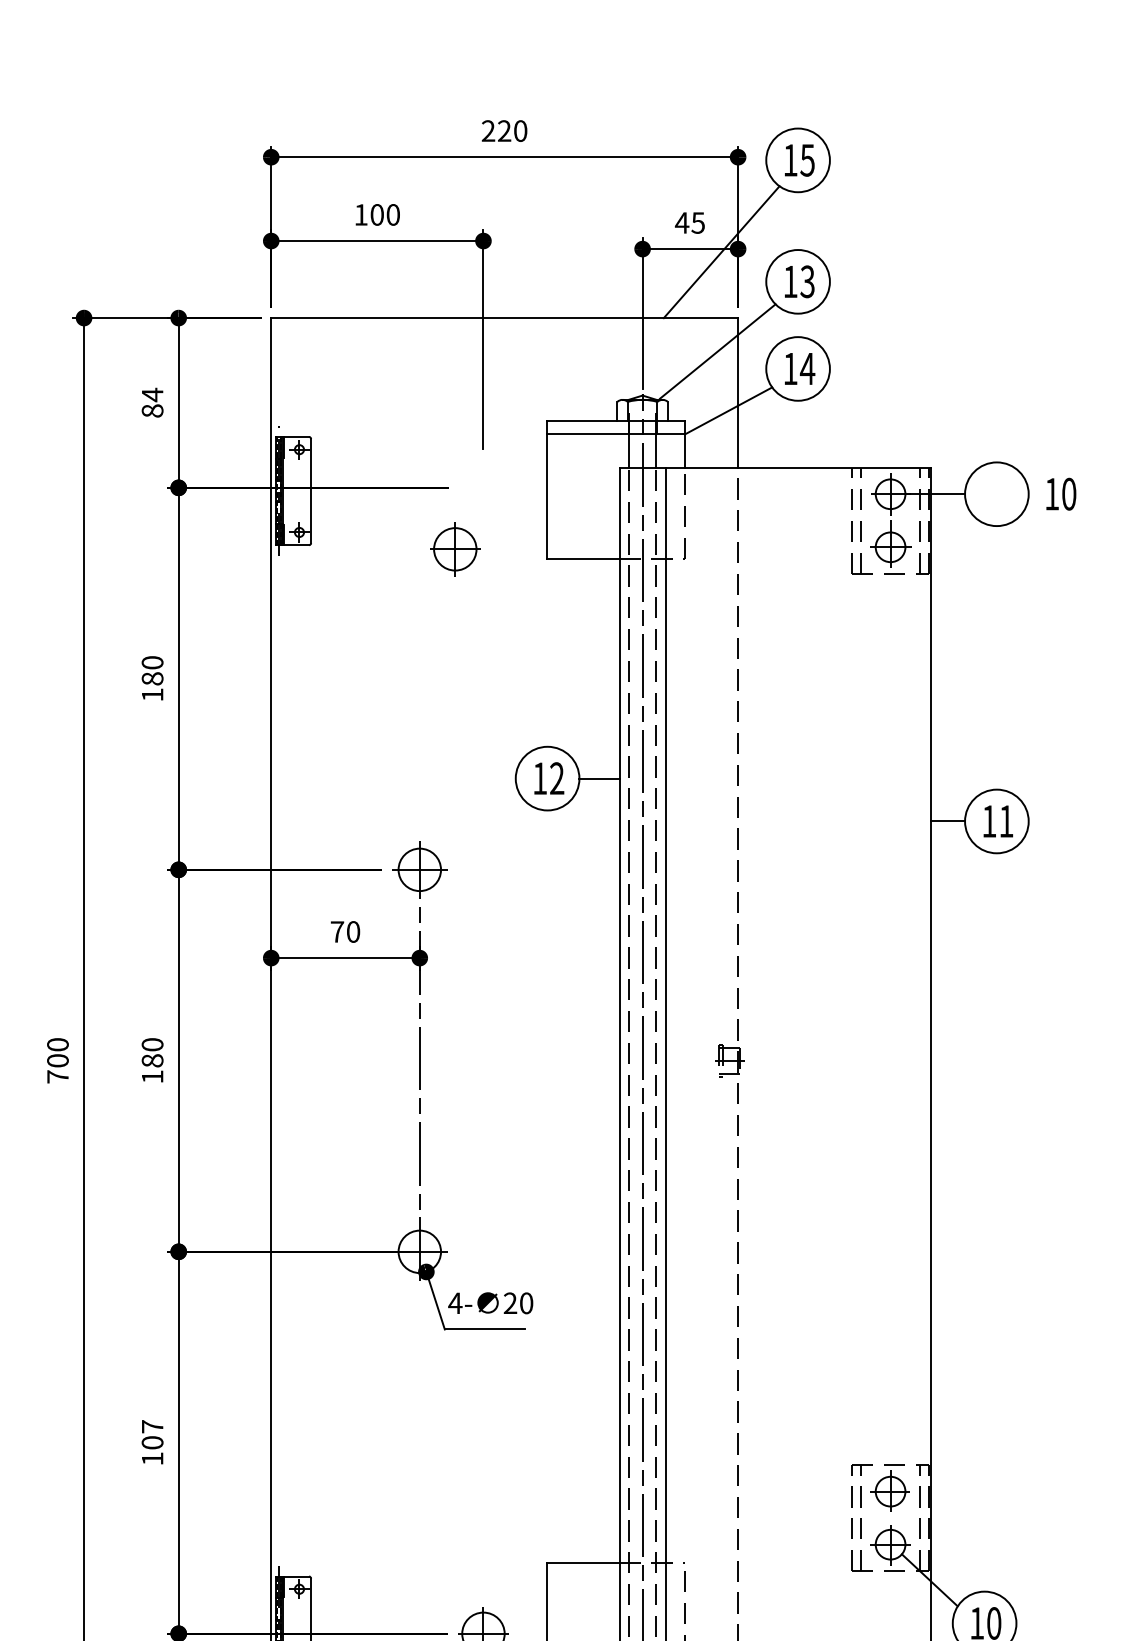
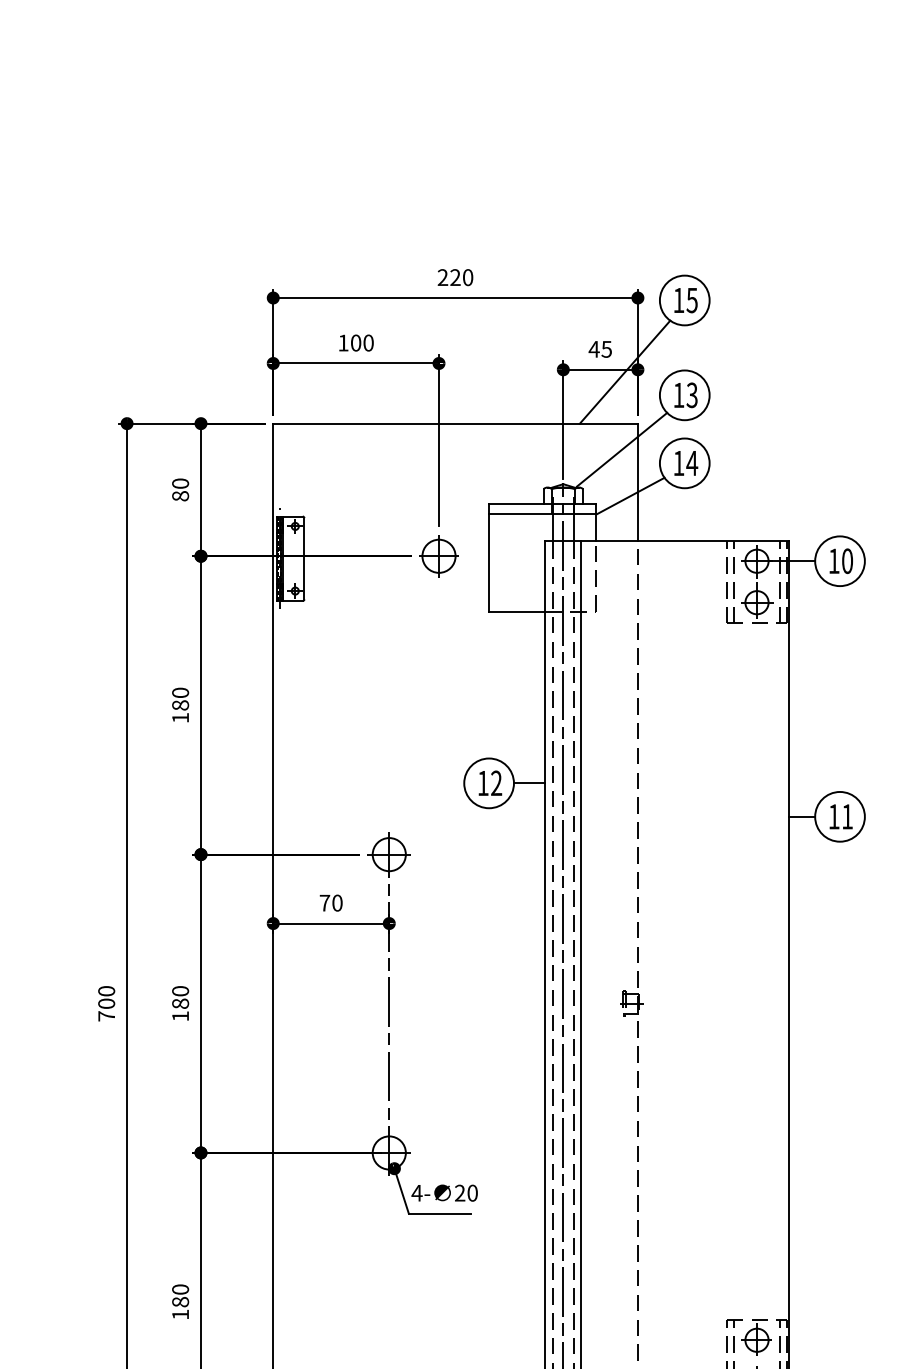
text: (152, 394) -> (180, 483), 84 -> 80
text: (1060, 494) -> (840, 561), moved
part: (454, 549) -> (438, 556), moved
text: (152, 1434) -> (180, 1295), 107 -> 180

